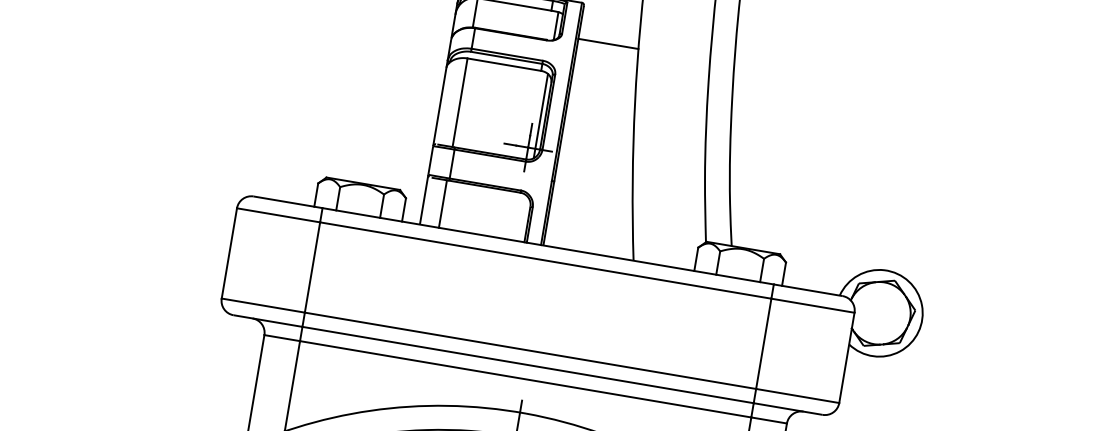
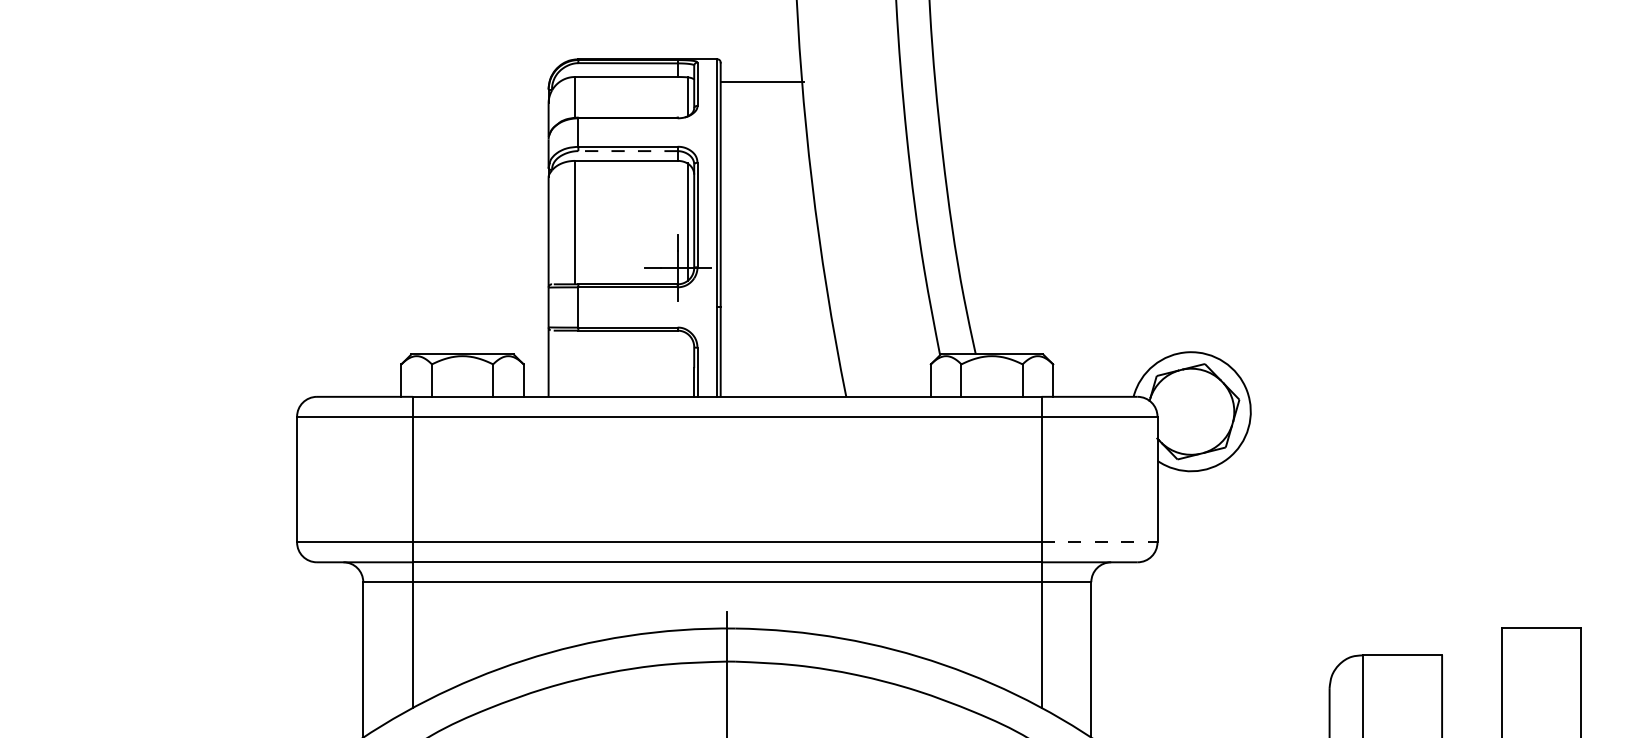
line: (608, 43) -> (762, 81), moved
line: (507, 58) -> (628, 151), solid -> dashed
line: (443, 203) -> (575, 363), removed
line: (797, 396) -> (1099, 542), solid -> dashed

